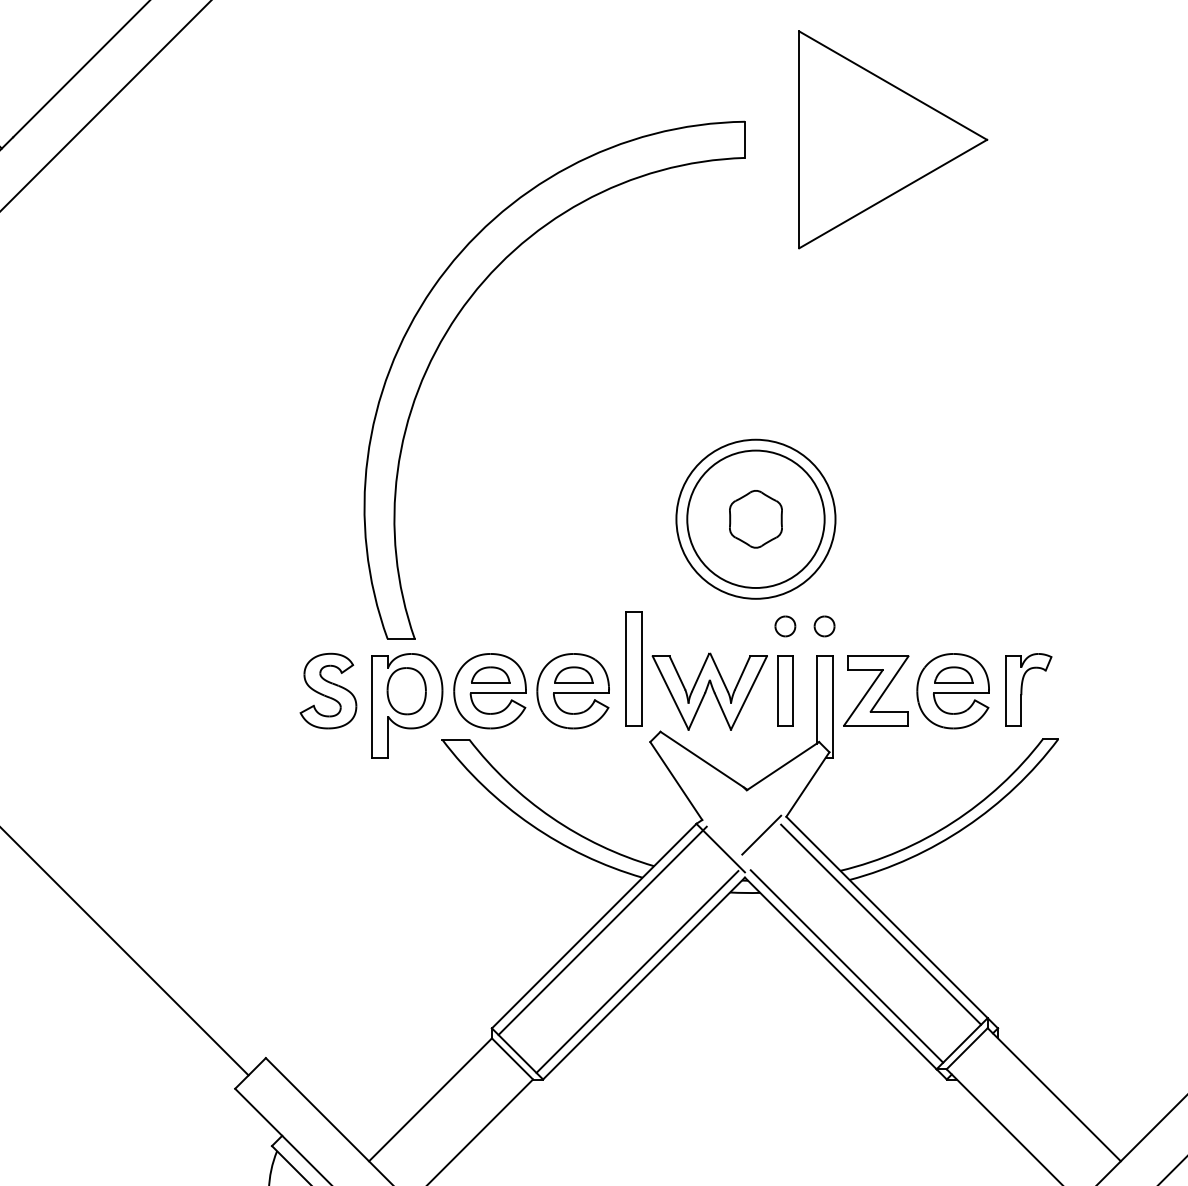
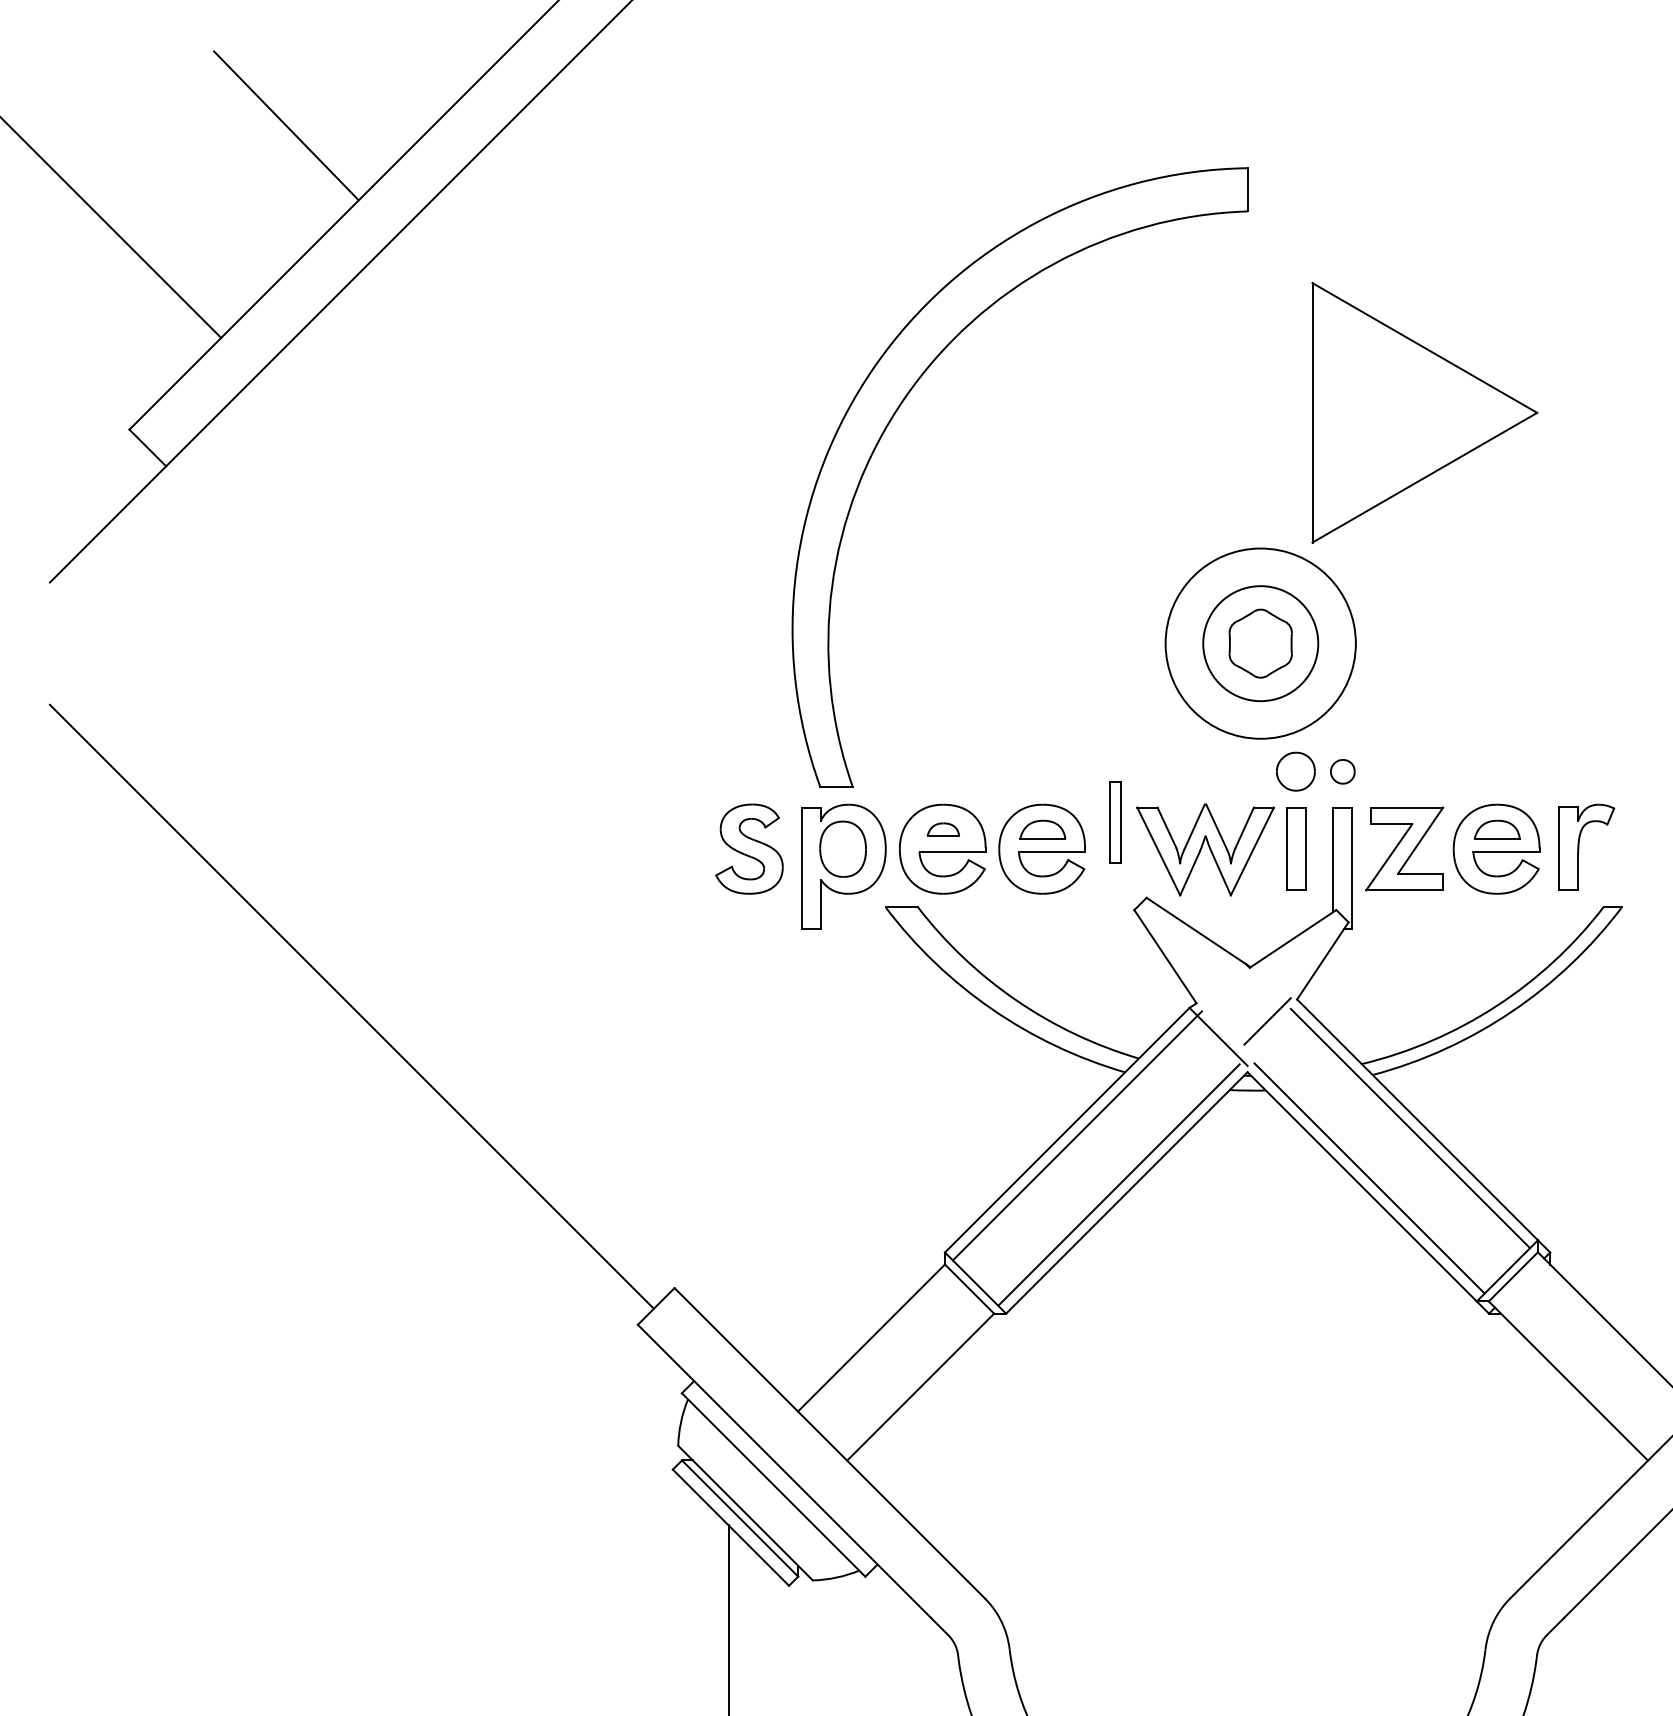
part: (892, 139) -> (1424, 412), moved
circle: (755, 519) -> (1260, 643), size x0.7
part: (785, 626) -> (1295, 771), size x1.6
part: (634, 668) -> (1115, 822), size x0.6
part: (490, 674) -> (943, 829), size x0.7

